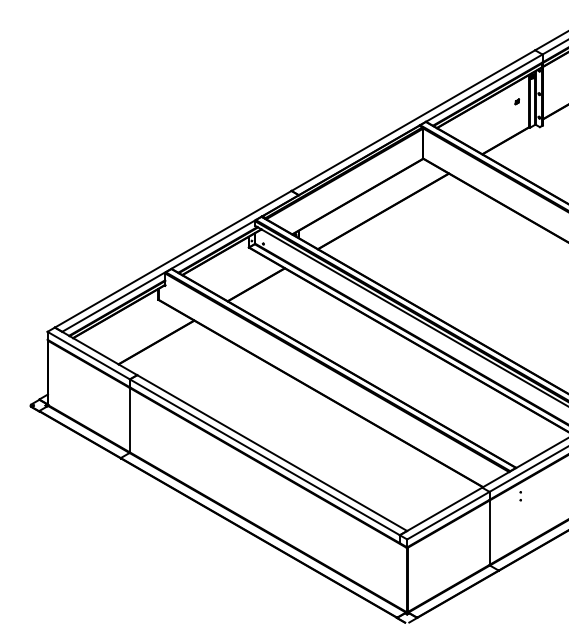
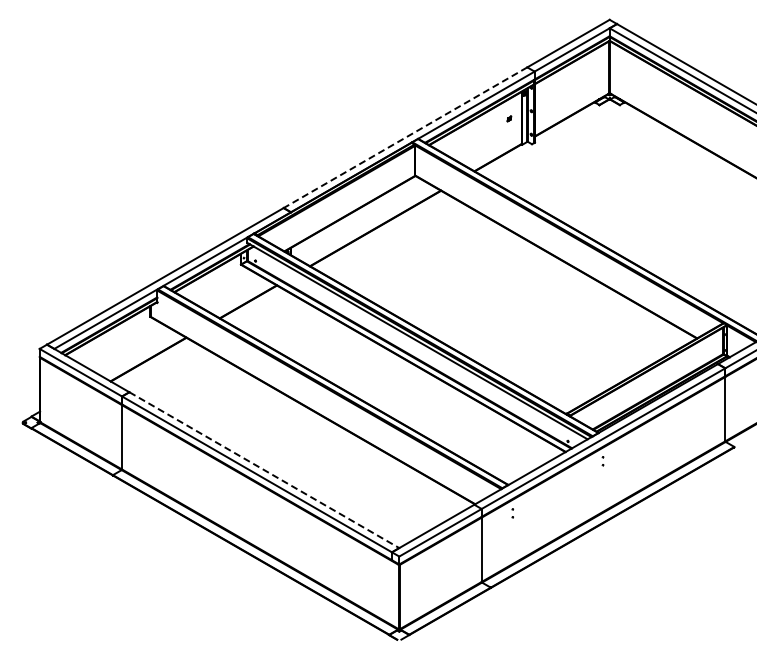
line: (413, 120) -> (405, 137), solid -> dashed
line: (272, 453) -> (264, 470), solid -> dashed

